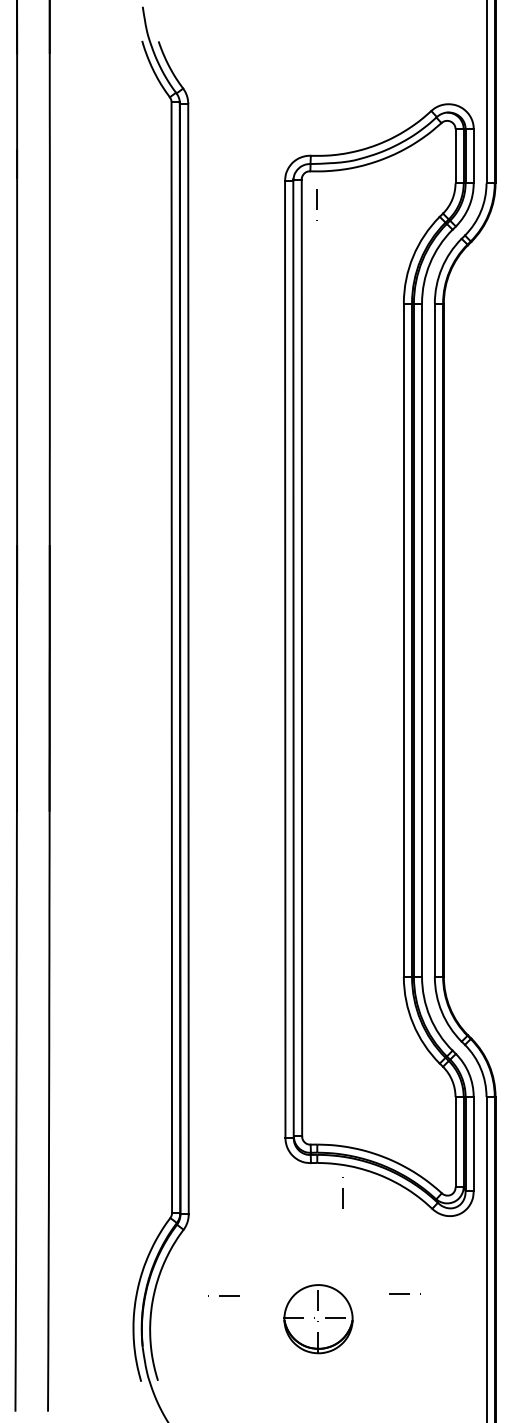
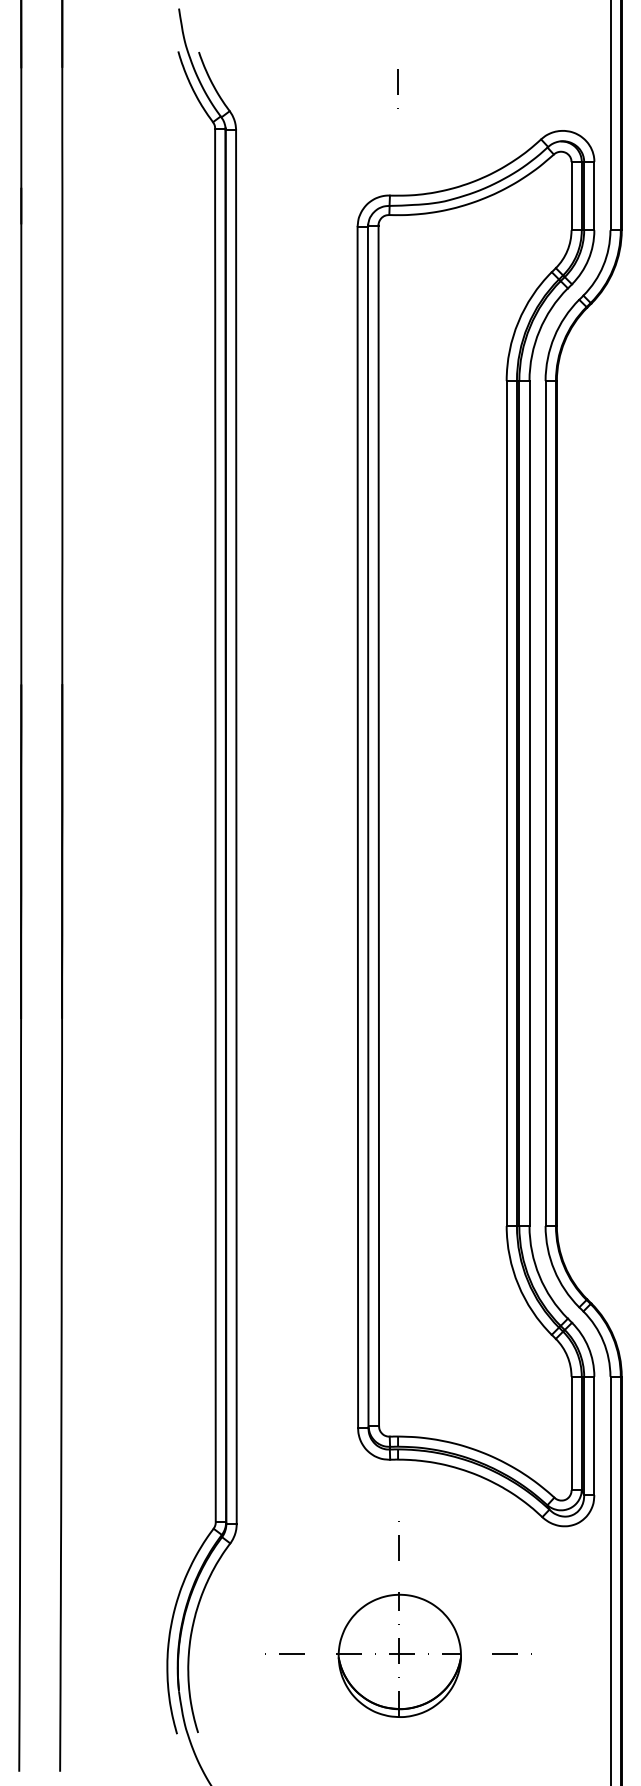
line: (316, 204) -> (397, 88), moved
line: (343, 1192) -> (398, 1540), moved
line: (404, 1293) -> (511, 1653), moved
line: (223, 1295) -> (284, 1653), moved
part: (317, 1318) -> (398, 1654), size x1.43

